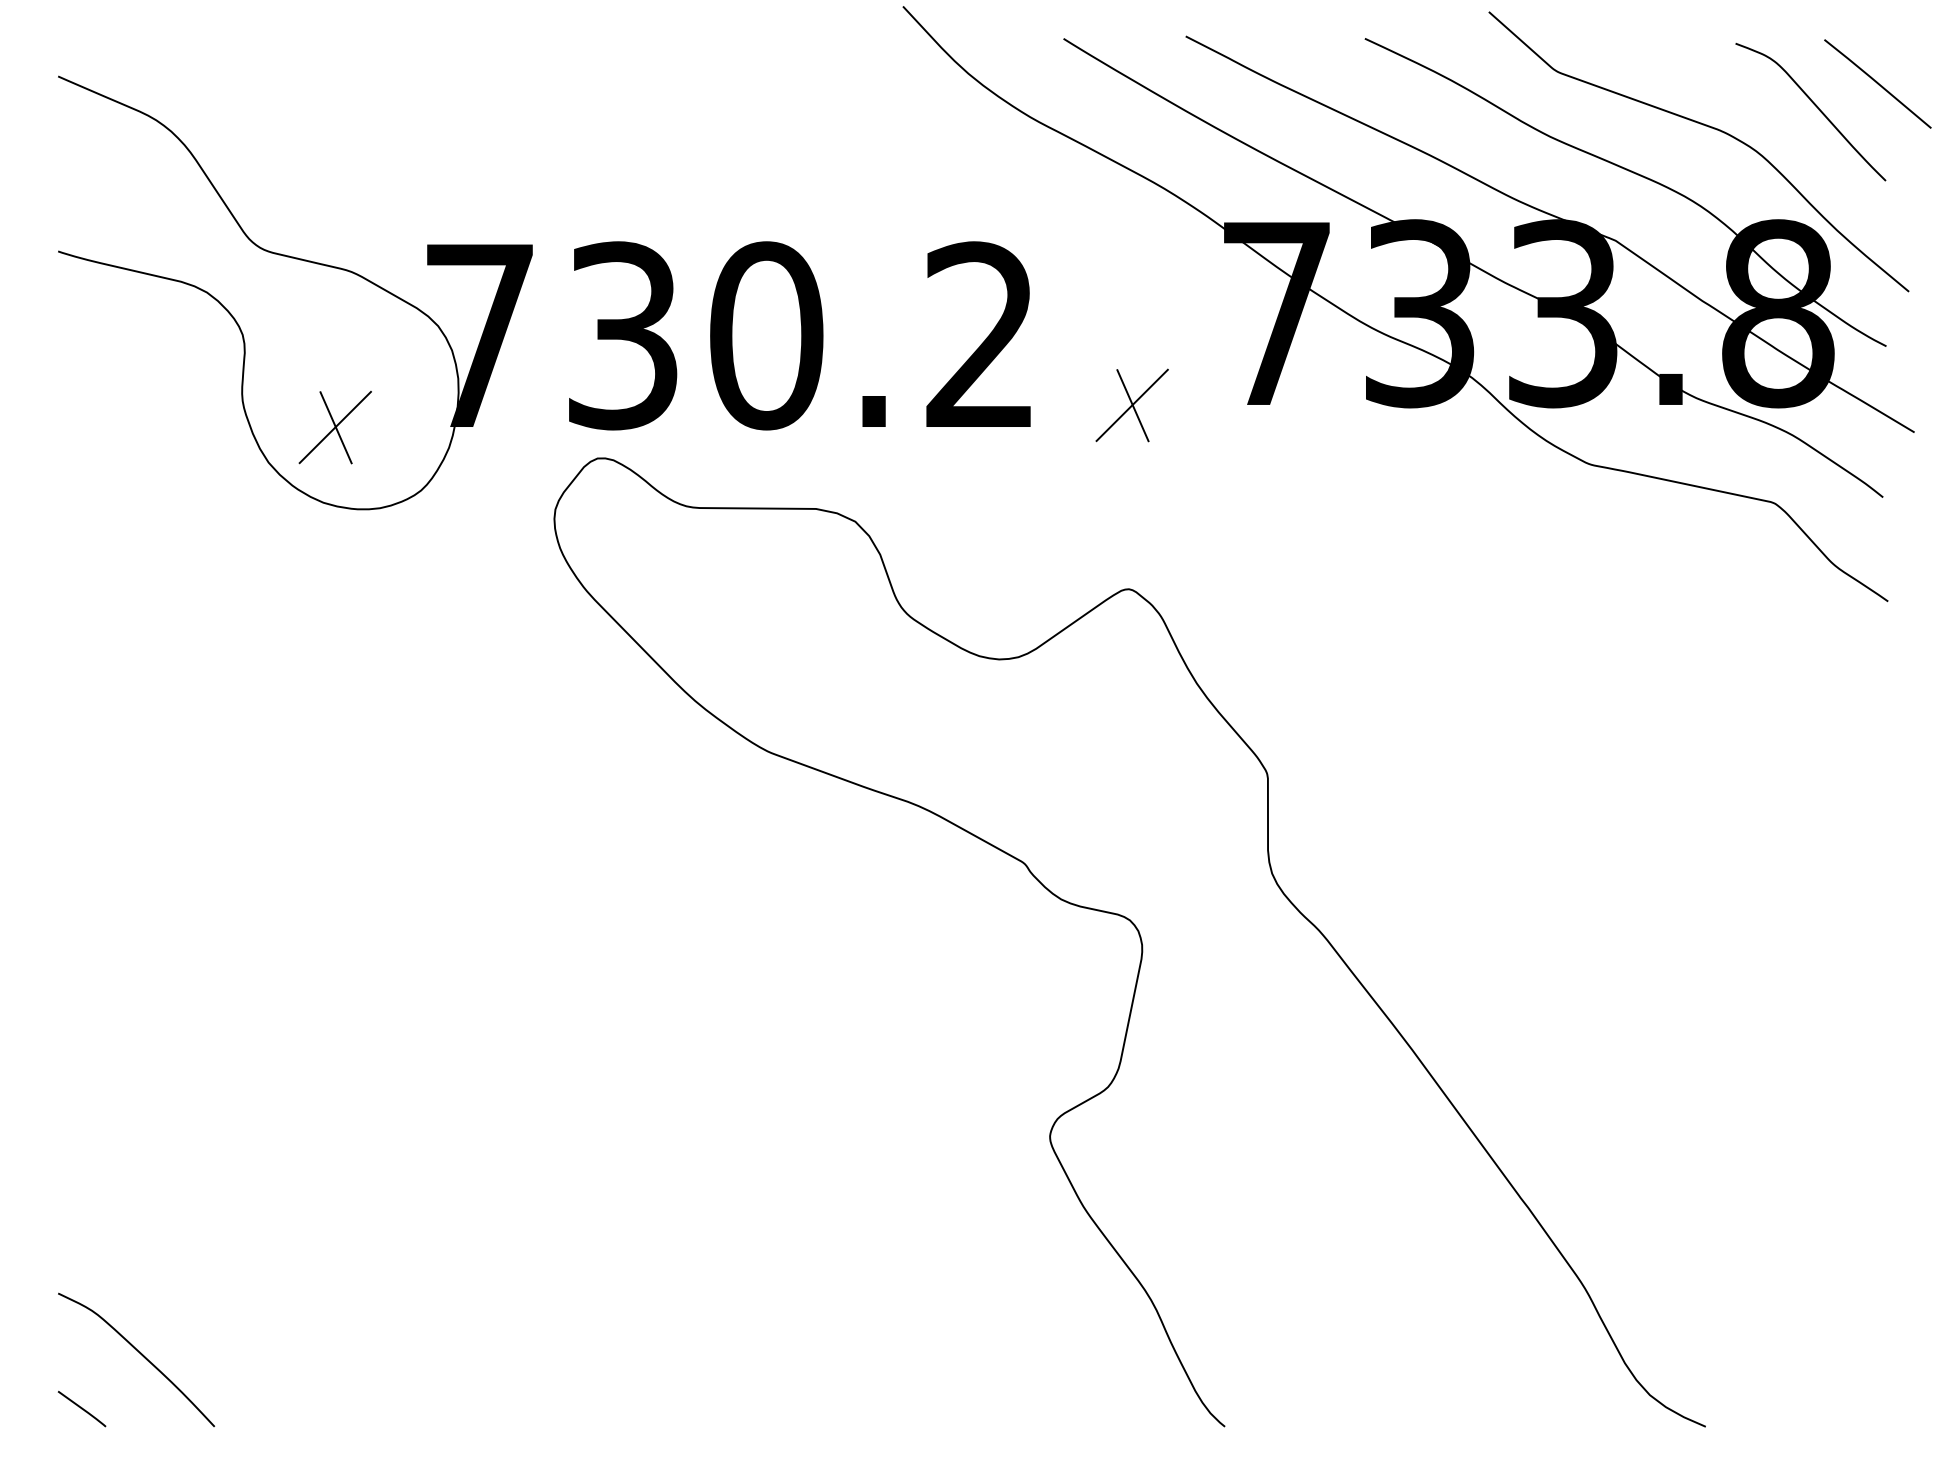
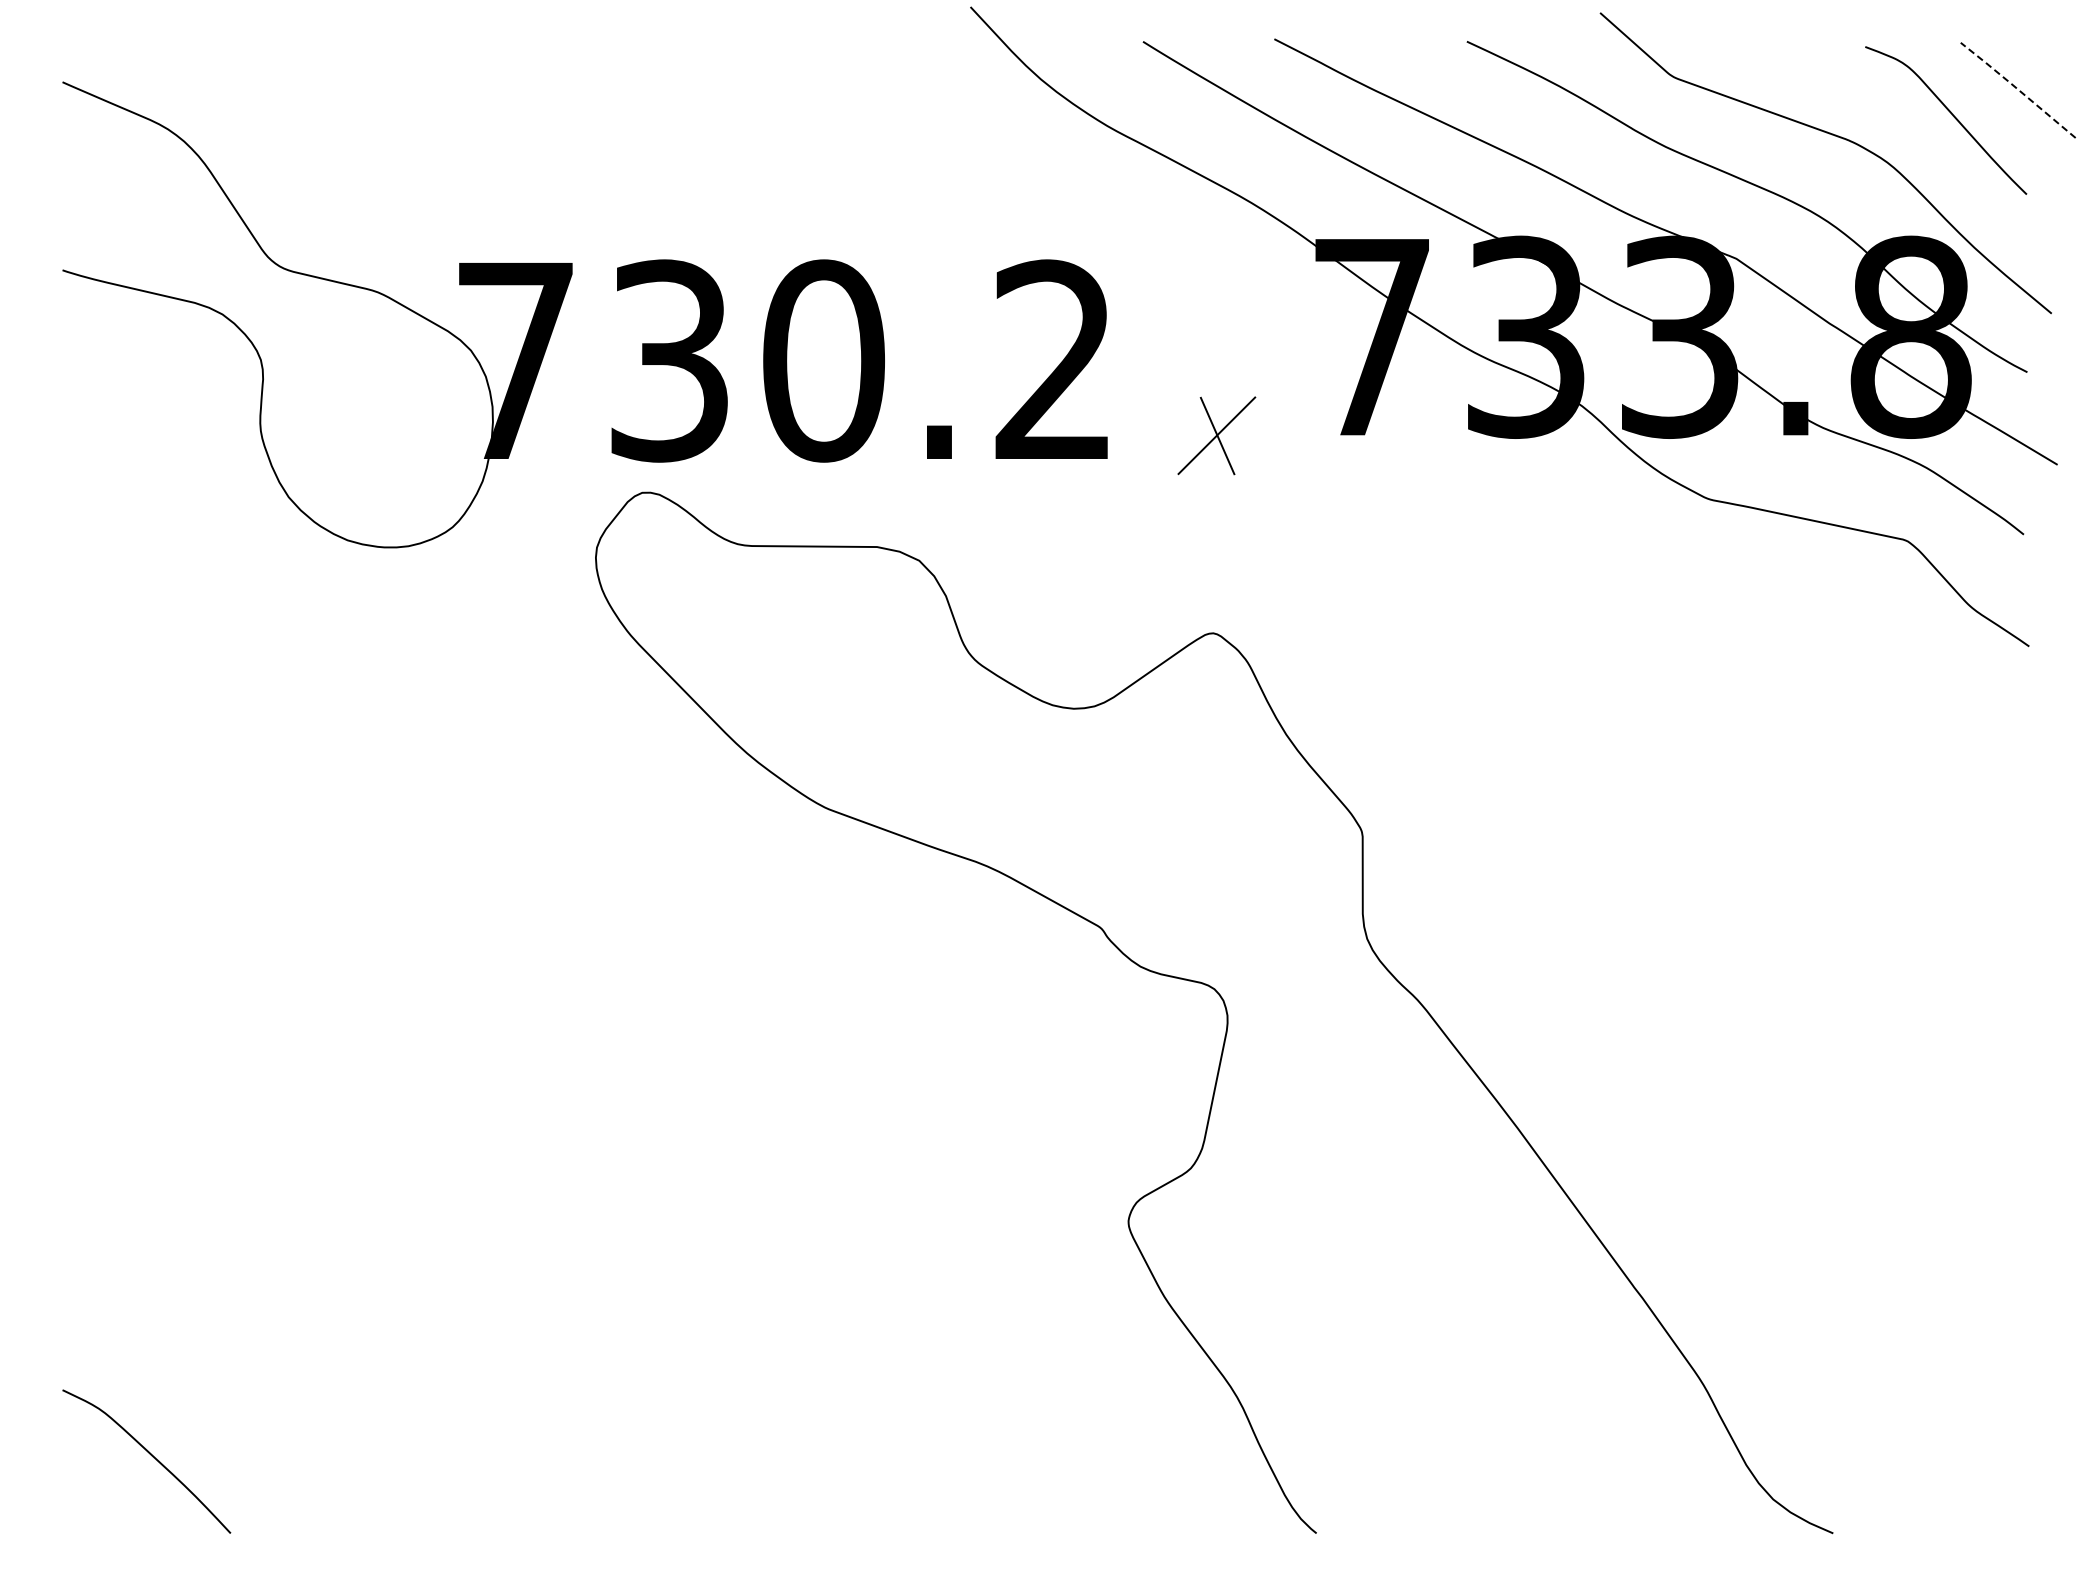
line: (1877, 82) -> (2017, 88), solid -> dashed
part: (335, 427) -> (360, 459), removed
line: (82, 1408) -> (88, 1513), removed

